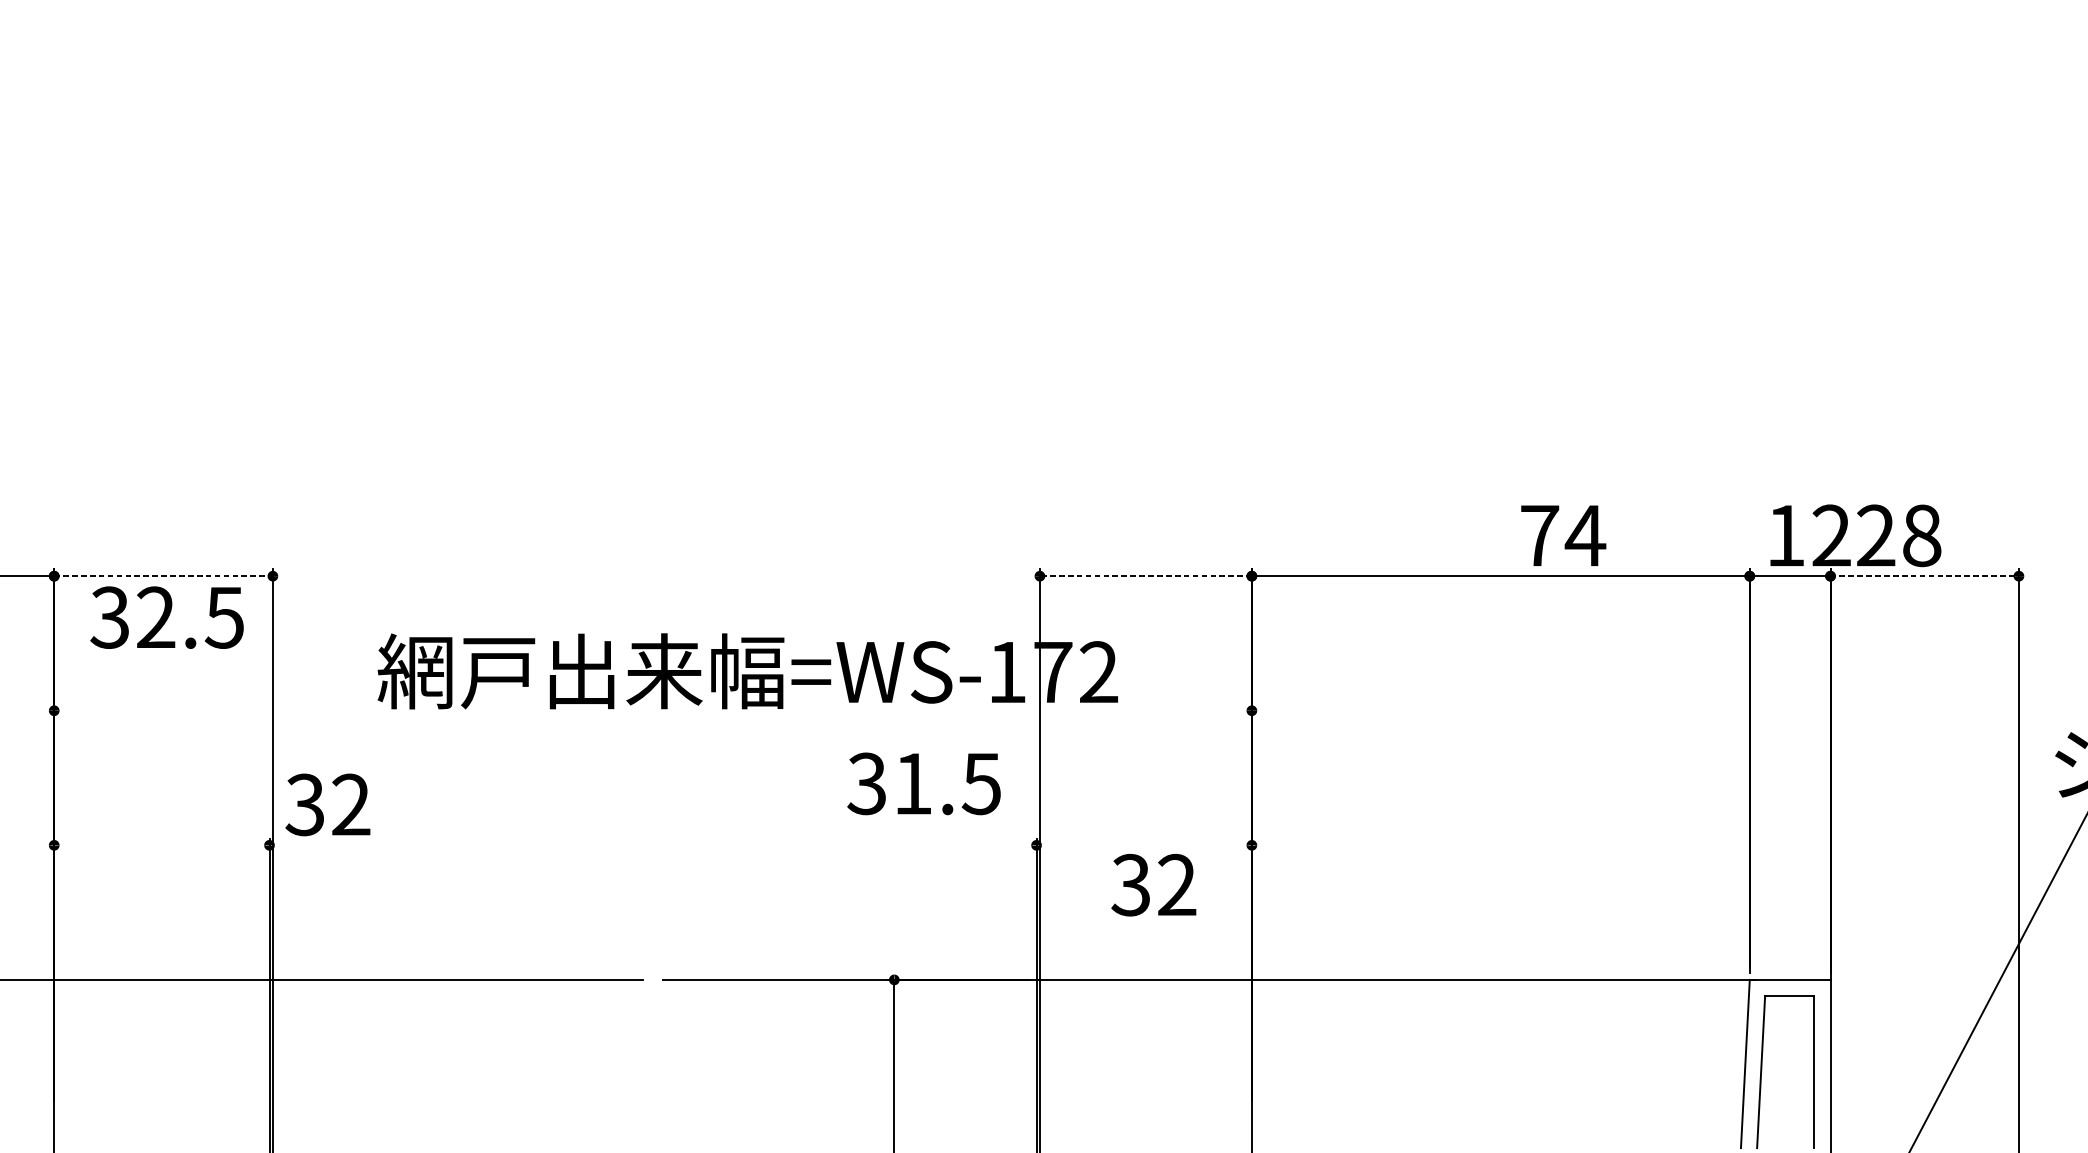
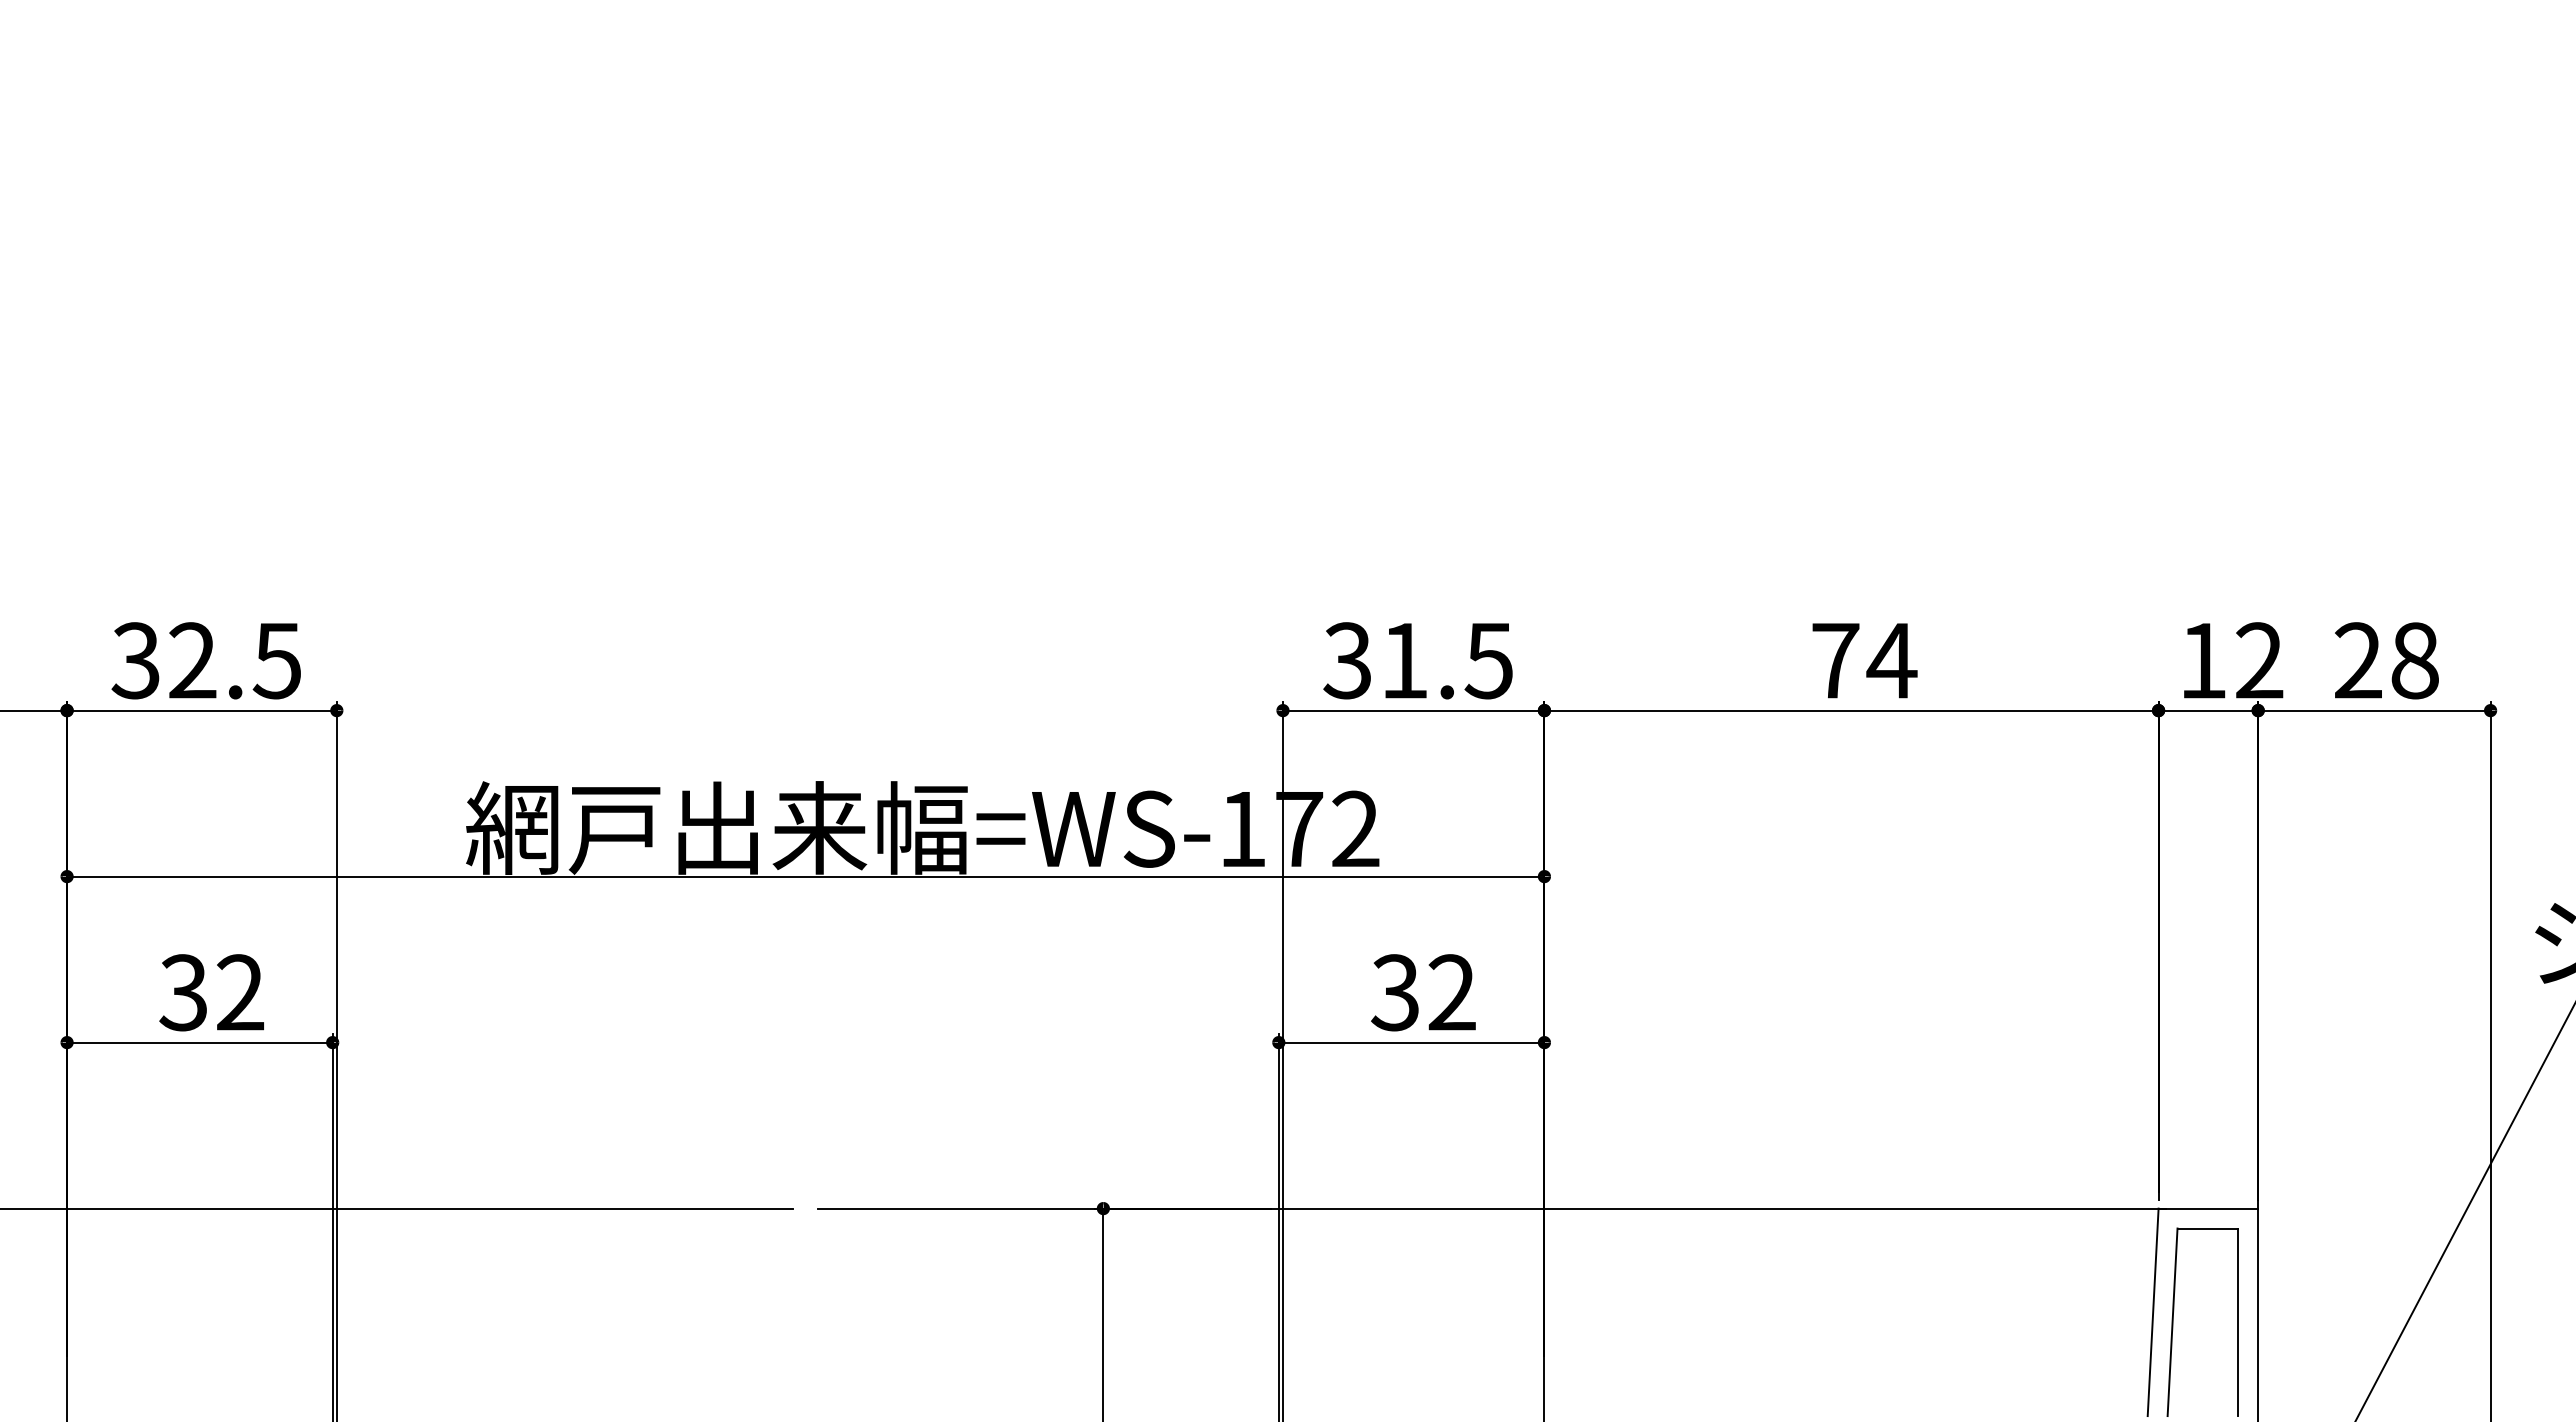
text: (1563, 535) -> (1864, 660), moved
text: (1898, 535) -> (2386, 660), moved
line: (163, 576) -> (201, 710), dashed -> solid
line: (1145, 576) -> (1413, 710), dashed -> solid
line: (1924, 576) -> (2374, 710), dashed -> solid
text: (166, 617) -> (205, 660), moved
line: (652, 710) -> (805, 876), added
text: (923, 783) -> (1417, 660), moved
text: (327, 804) -> (211, 992), moved
line: (161, 845) -> (199, 1042), added
line: (1144, 845) -> (1411, 1042), added
text: (1153, 884) -> (1423, 992), moved

